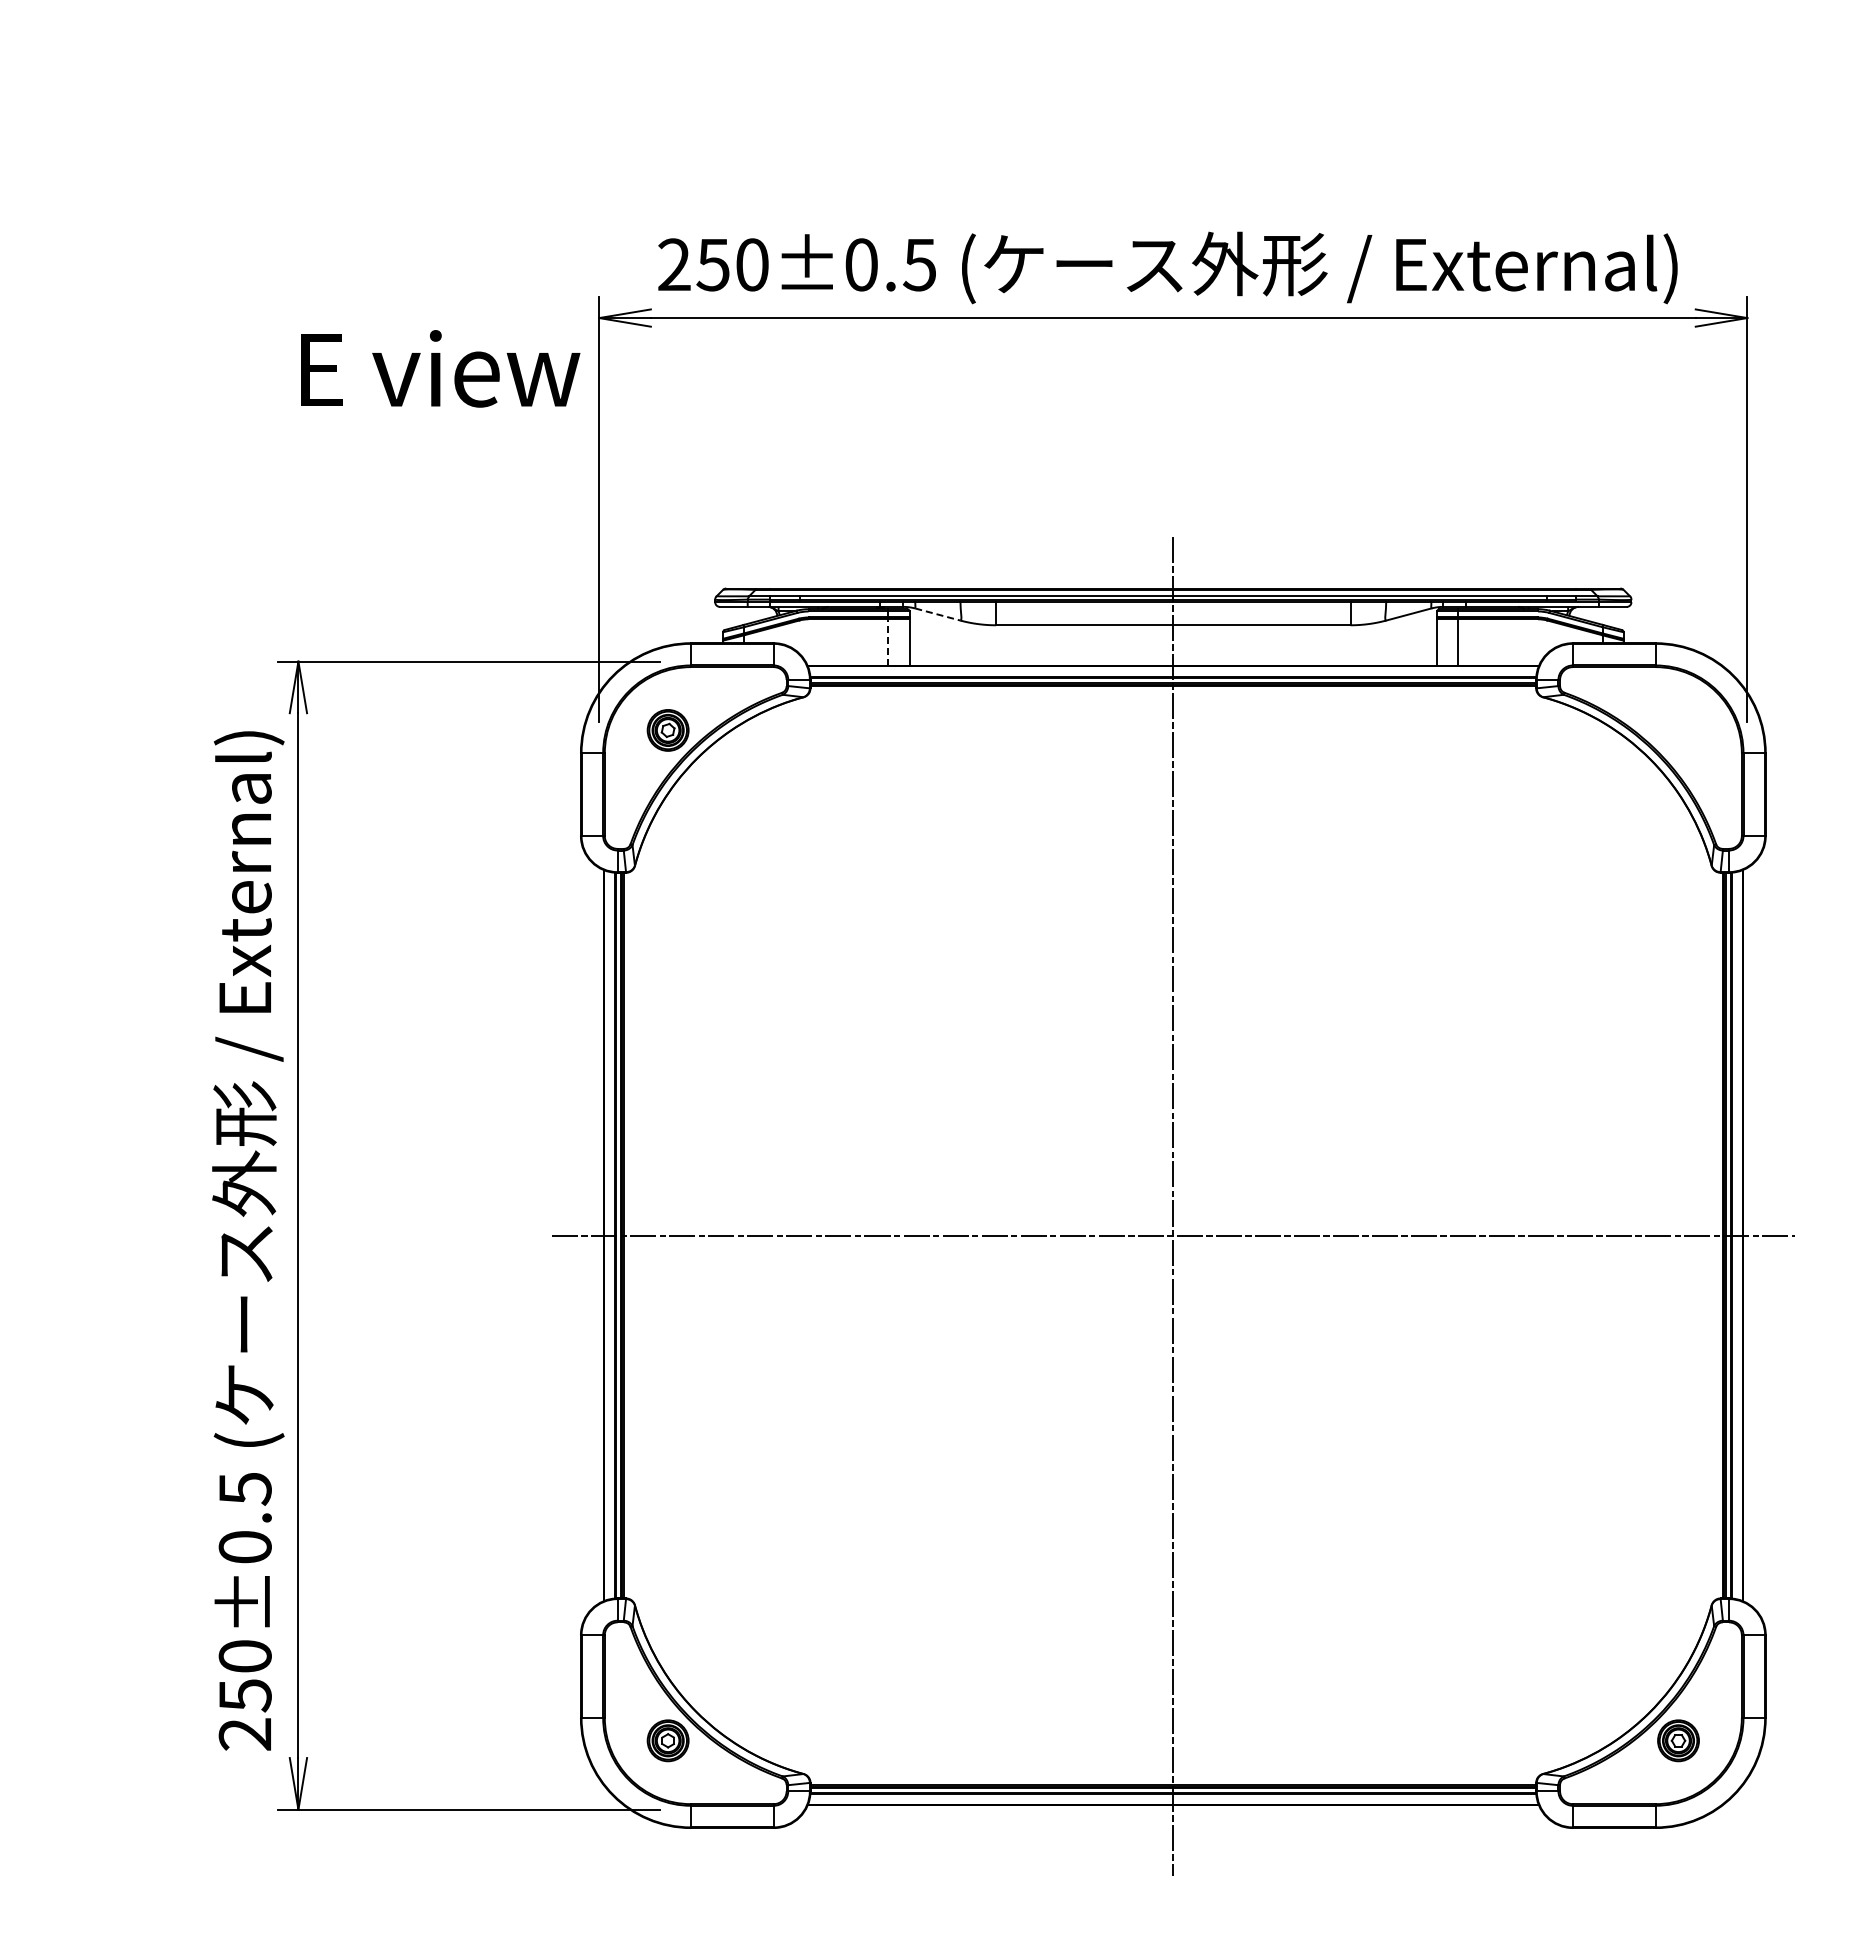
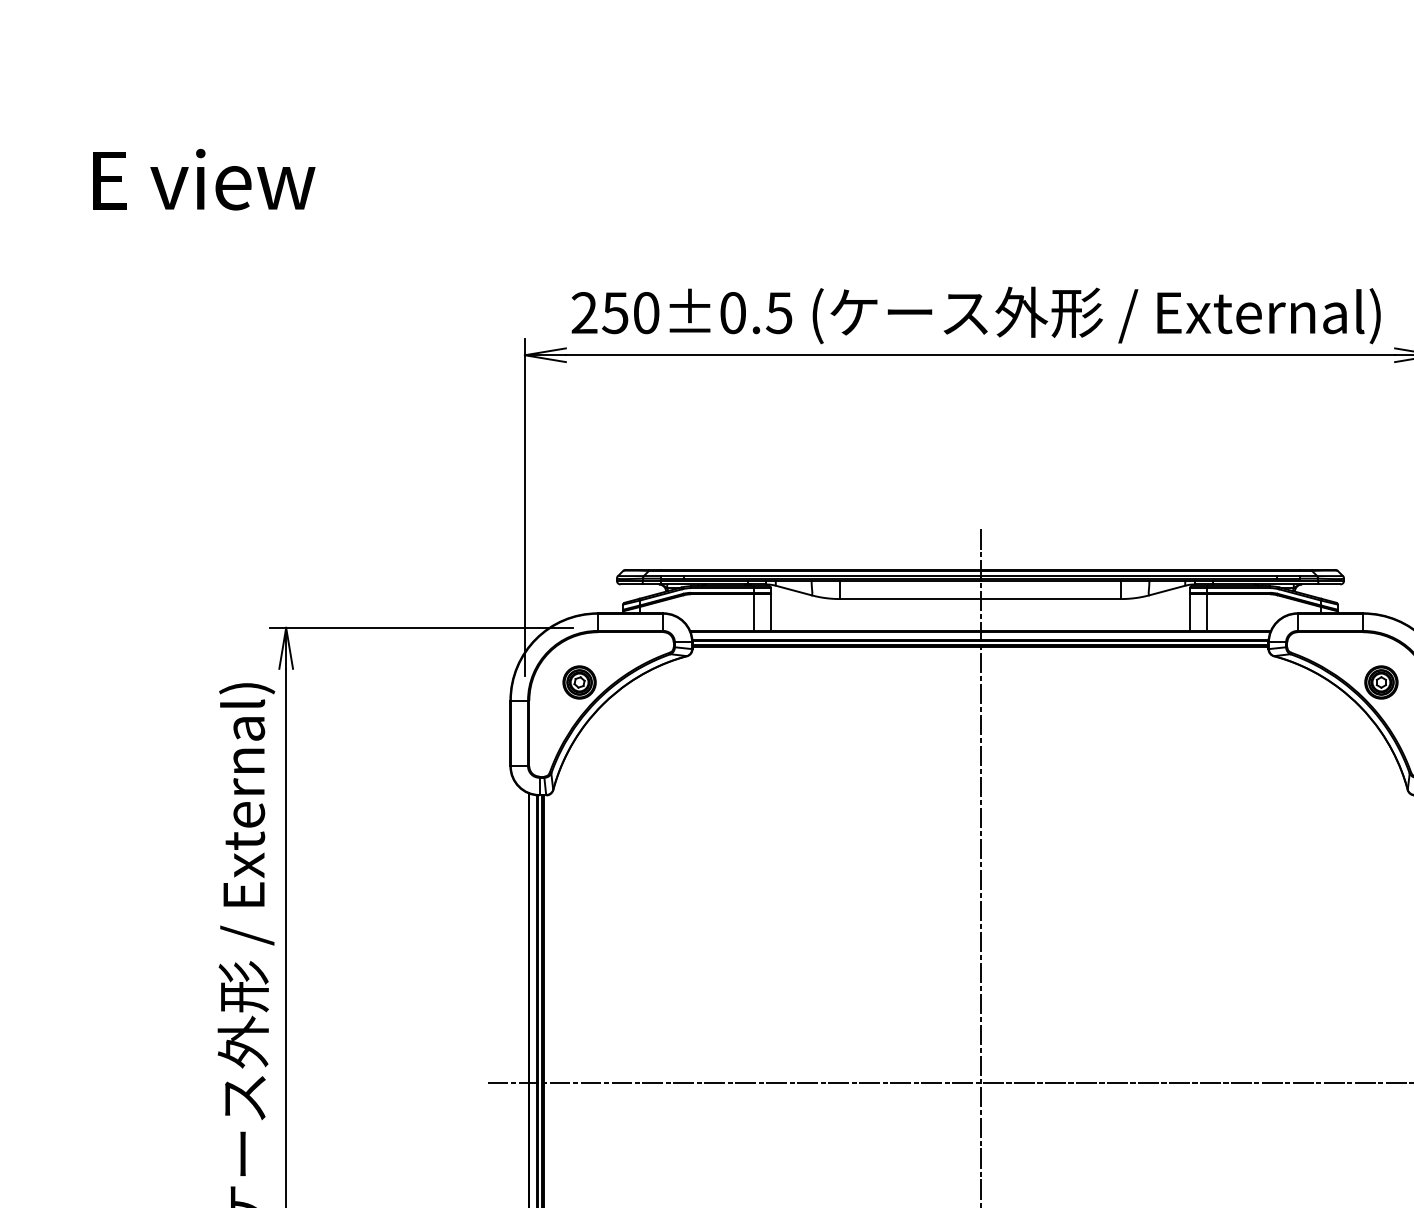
text: (440, 368) -> (204, 179), moved
line: (938, 614) -> (794, 590), dashed -> solid
line: (888, 642) -> (754, 612), dashed -> solid
part: (1678, 730) -> (1381, 682), added

